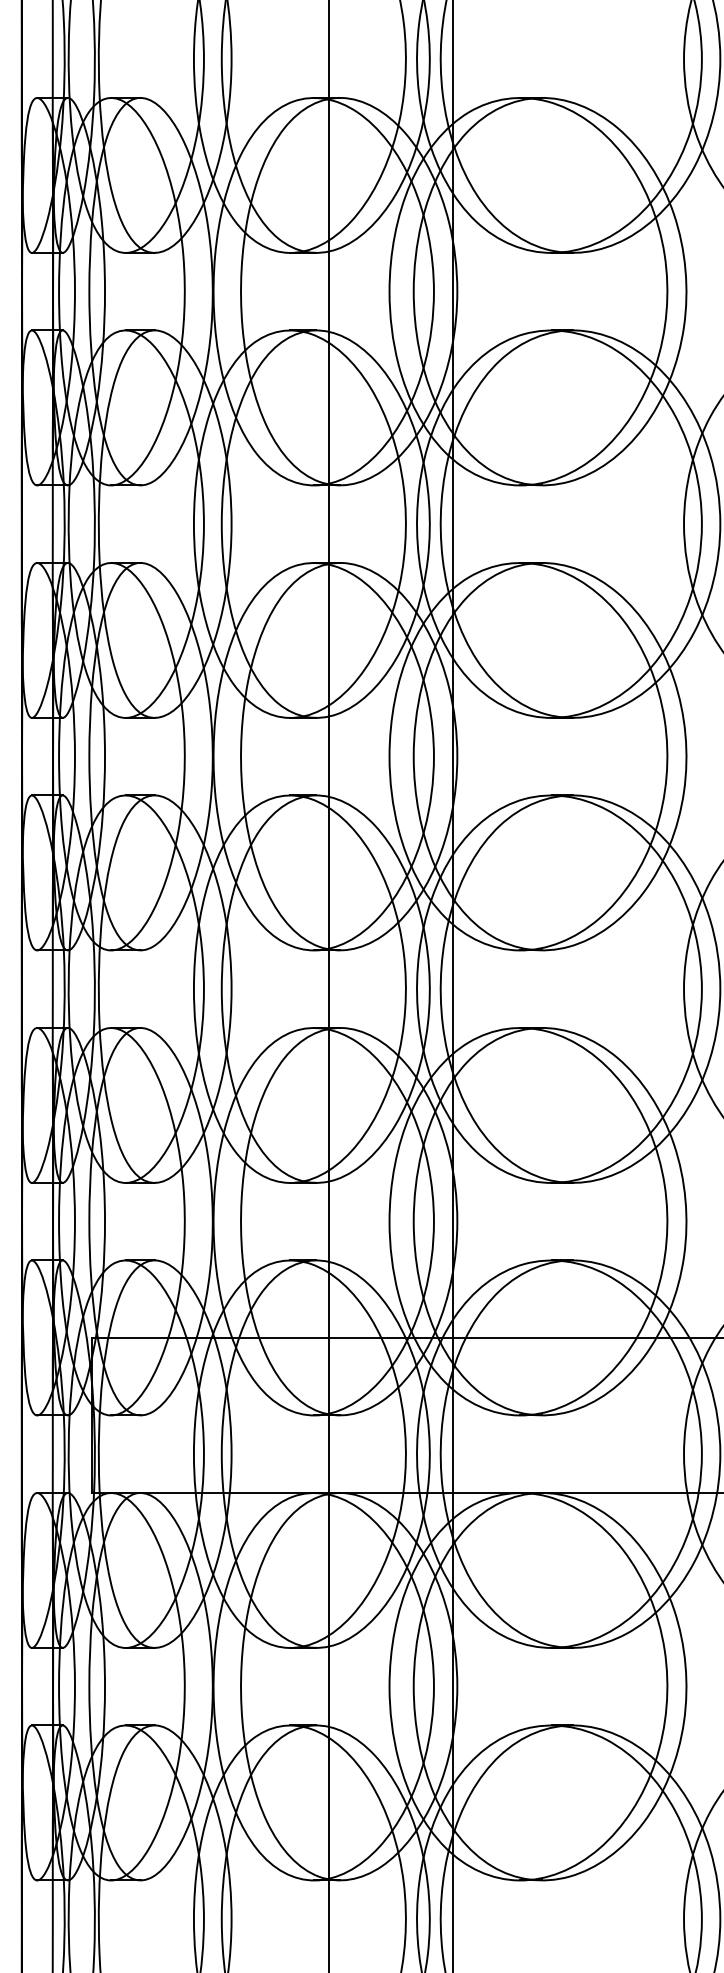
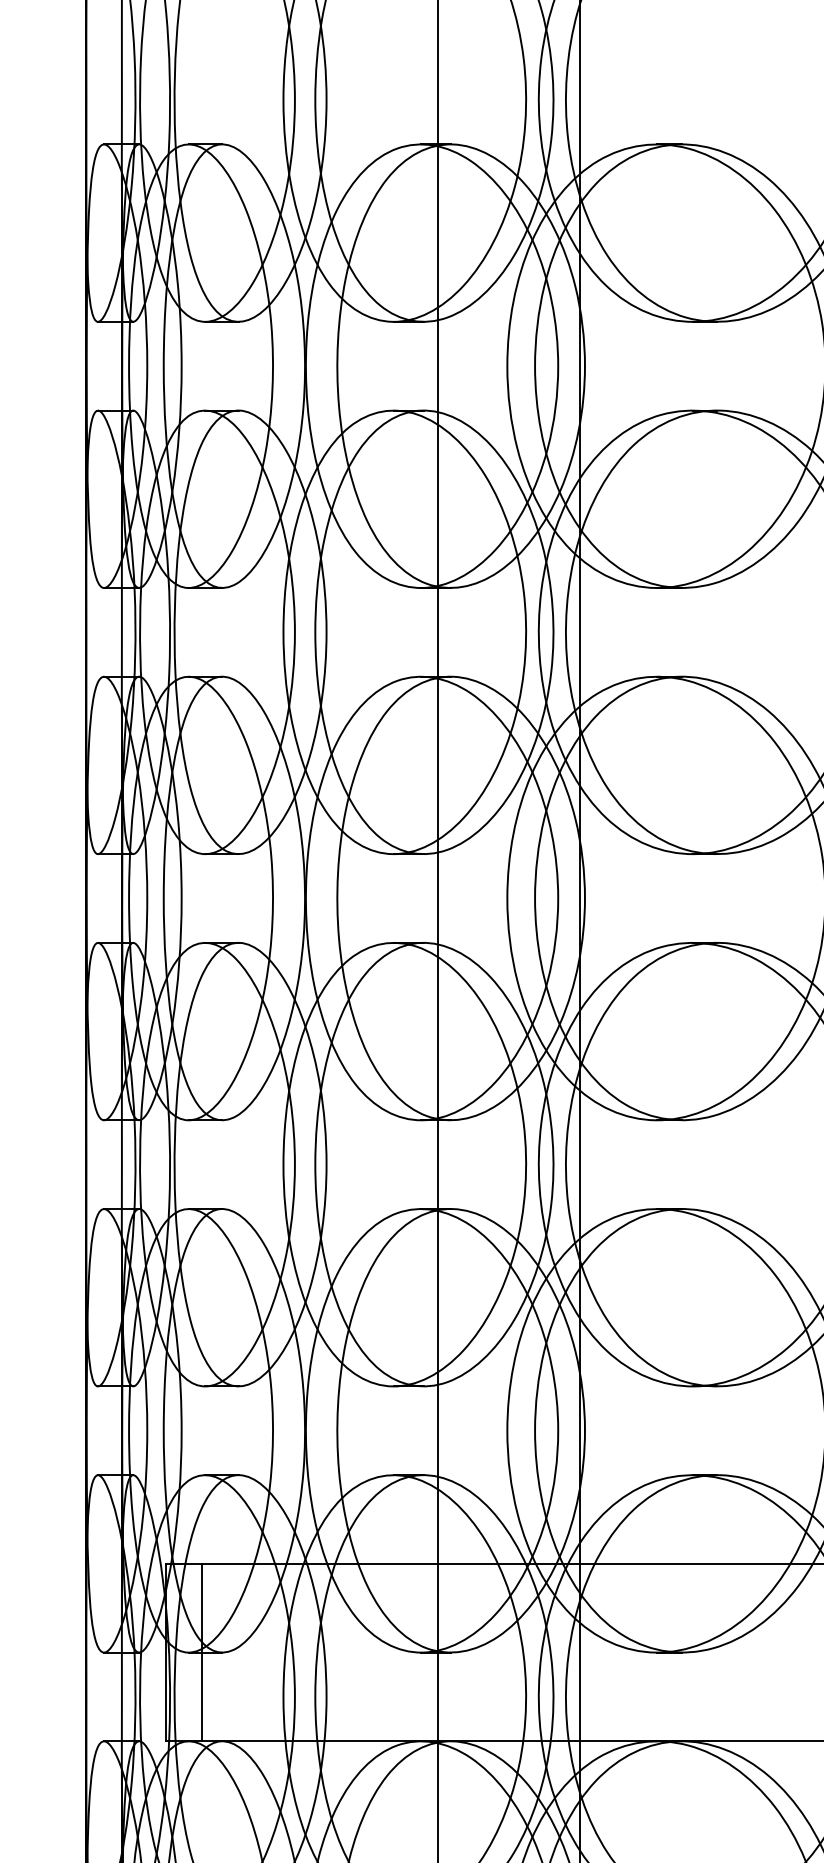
line: (122, 1414) -> (201, 1651), added

